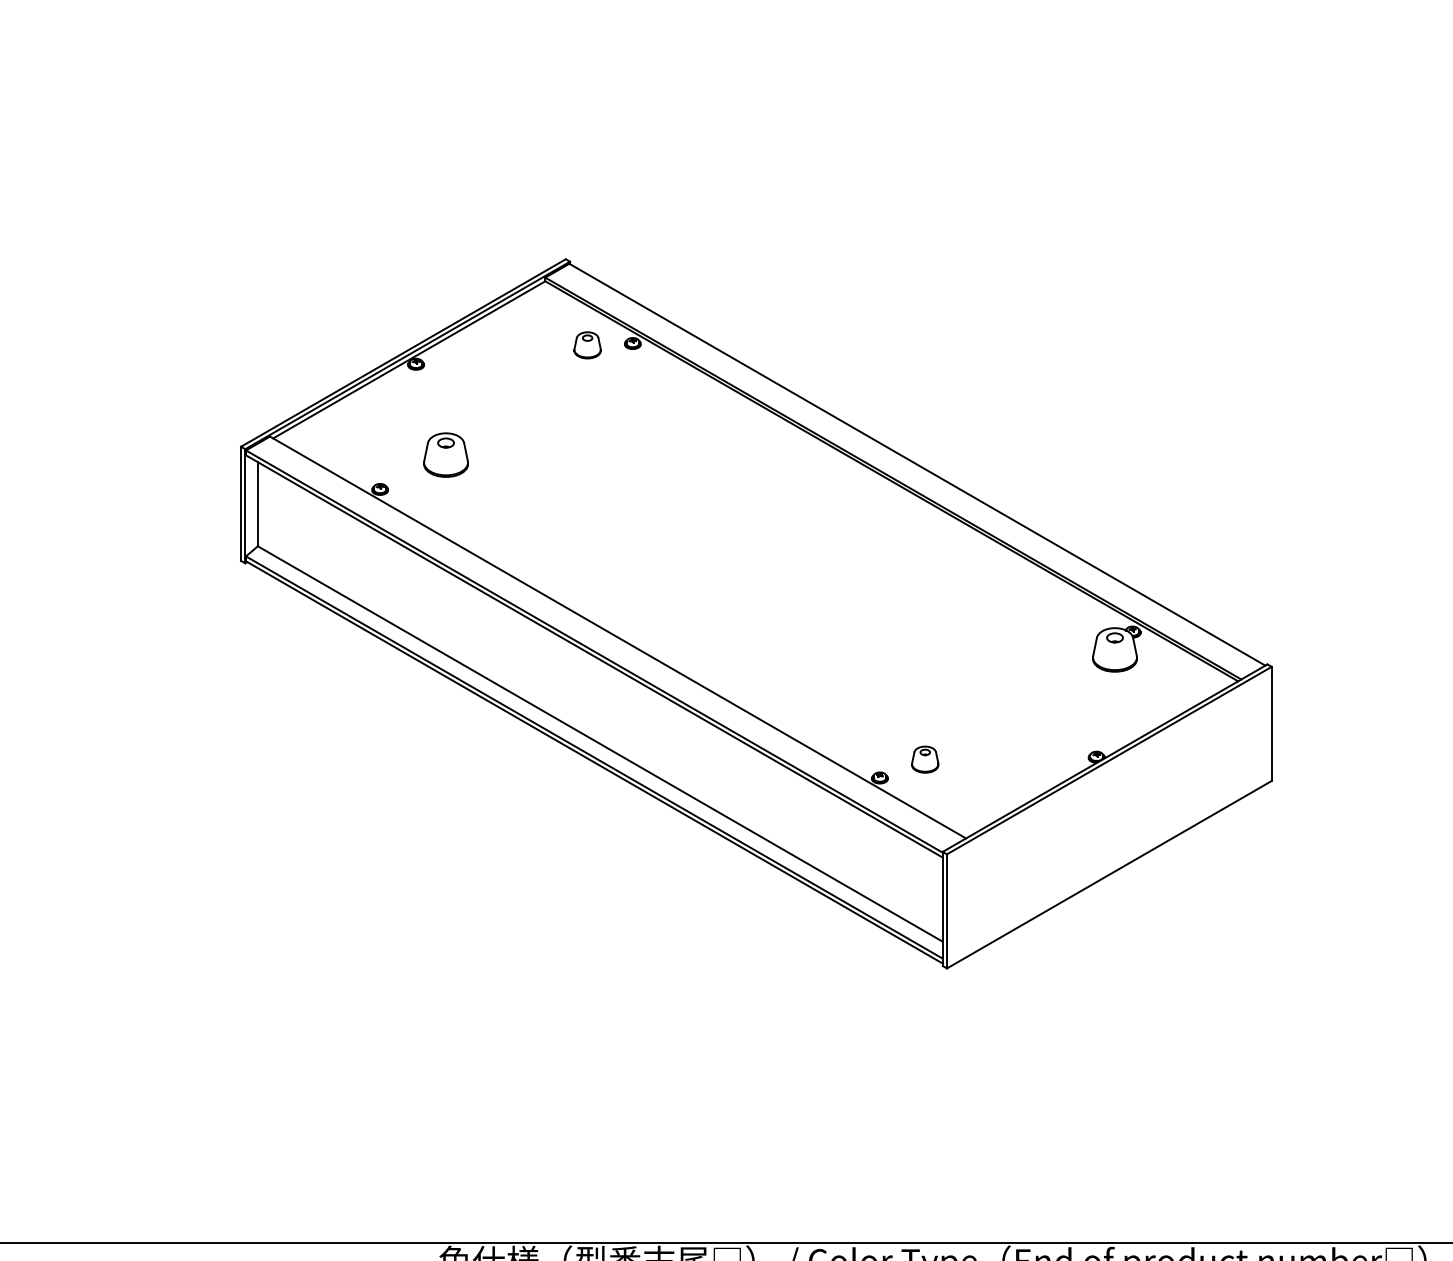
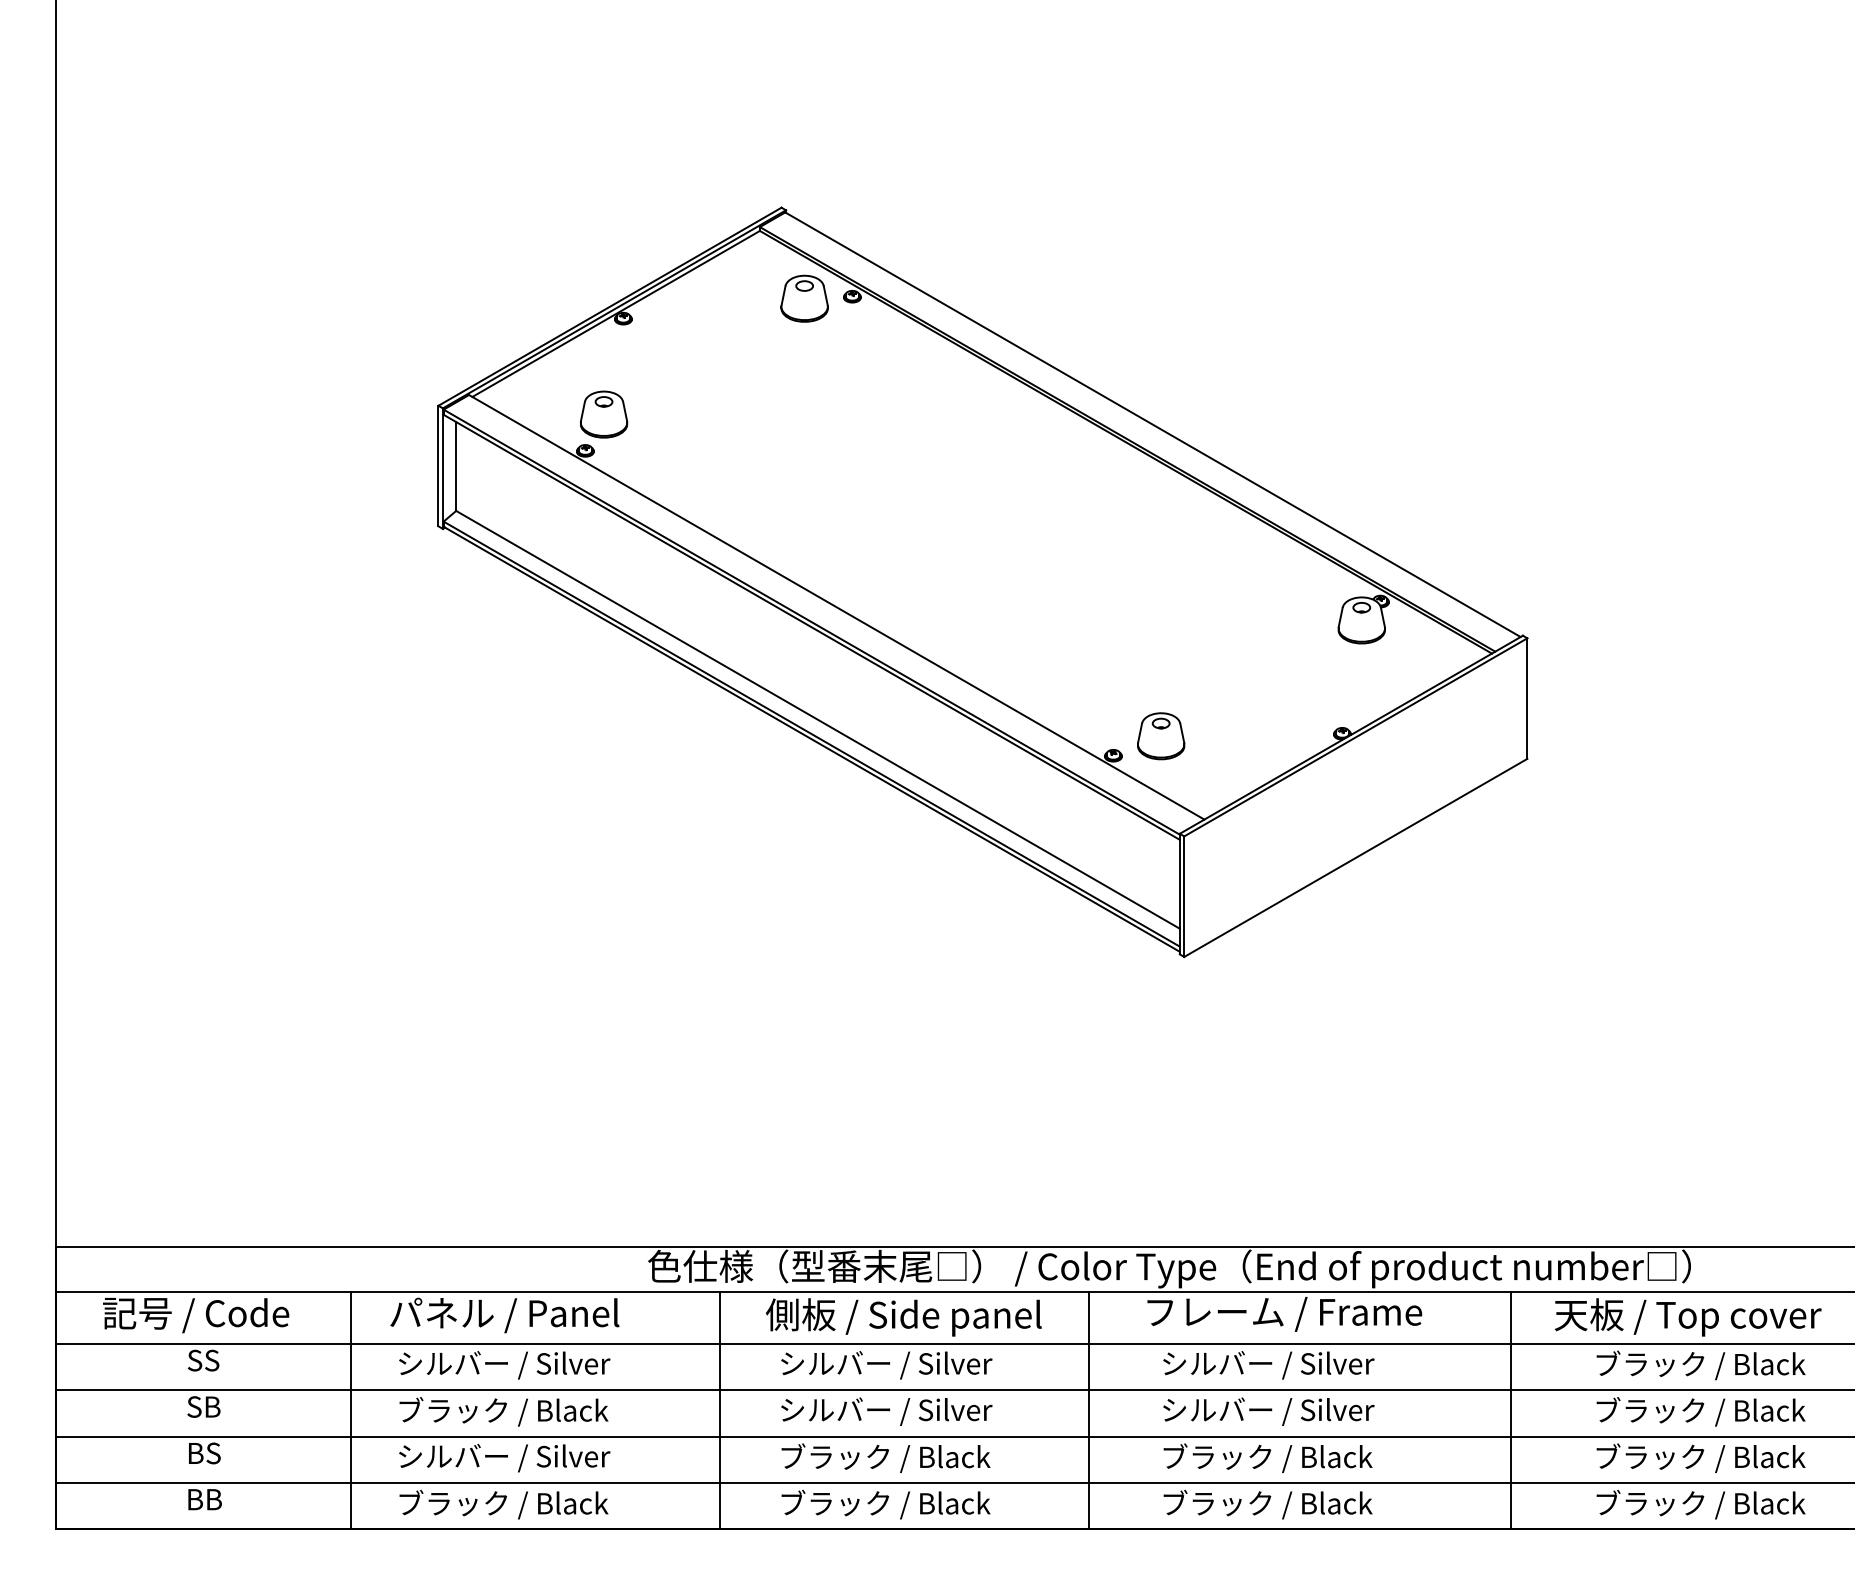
part: (587, 345) -> (804, 298), size x1.67
part: (446, 455) -> (604, 414), moved
part: (925, 759) -> (1161, 736), size x1.67

